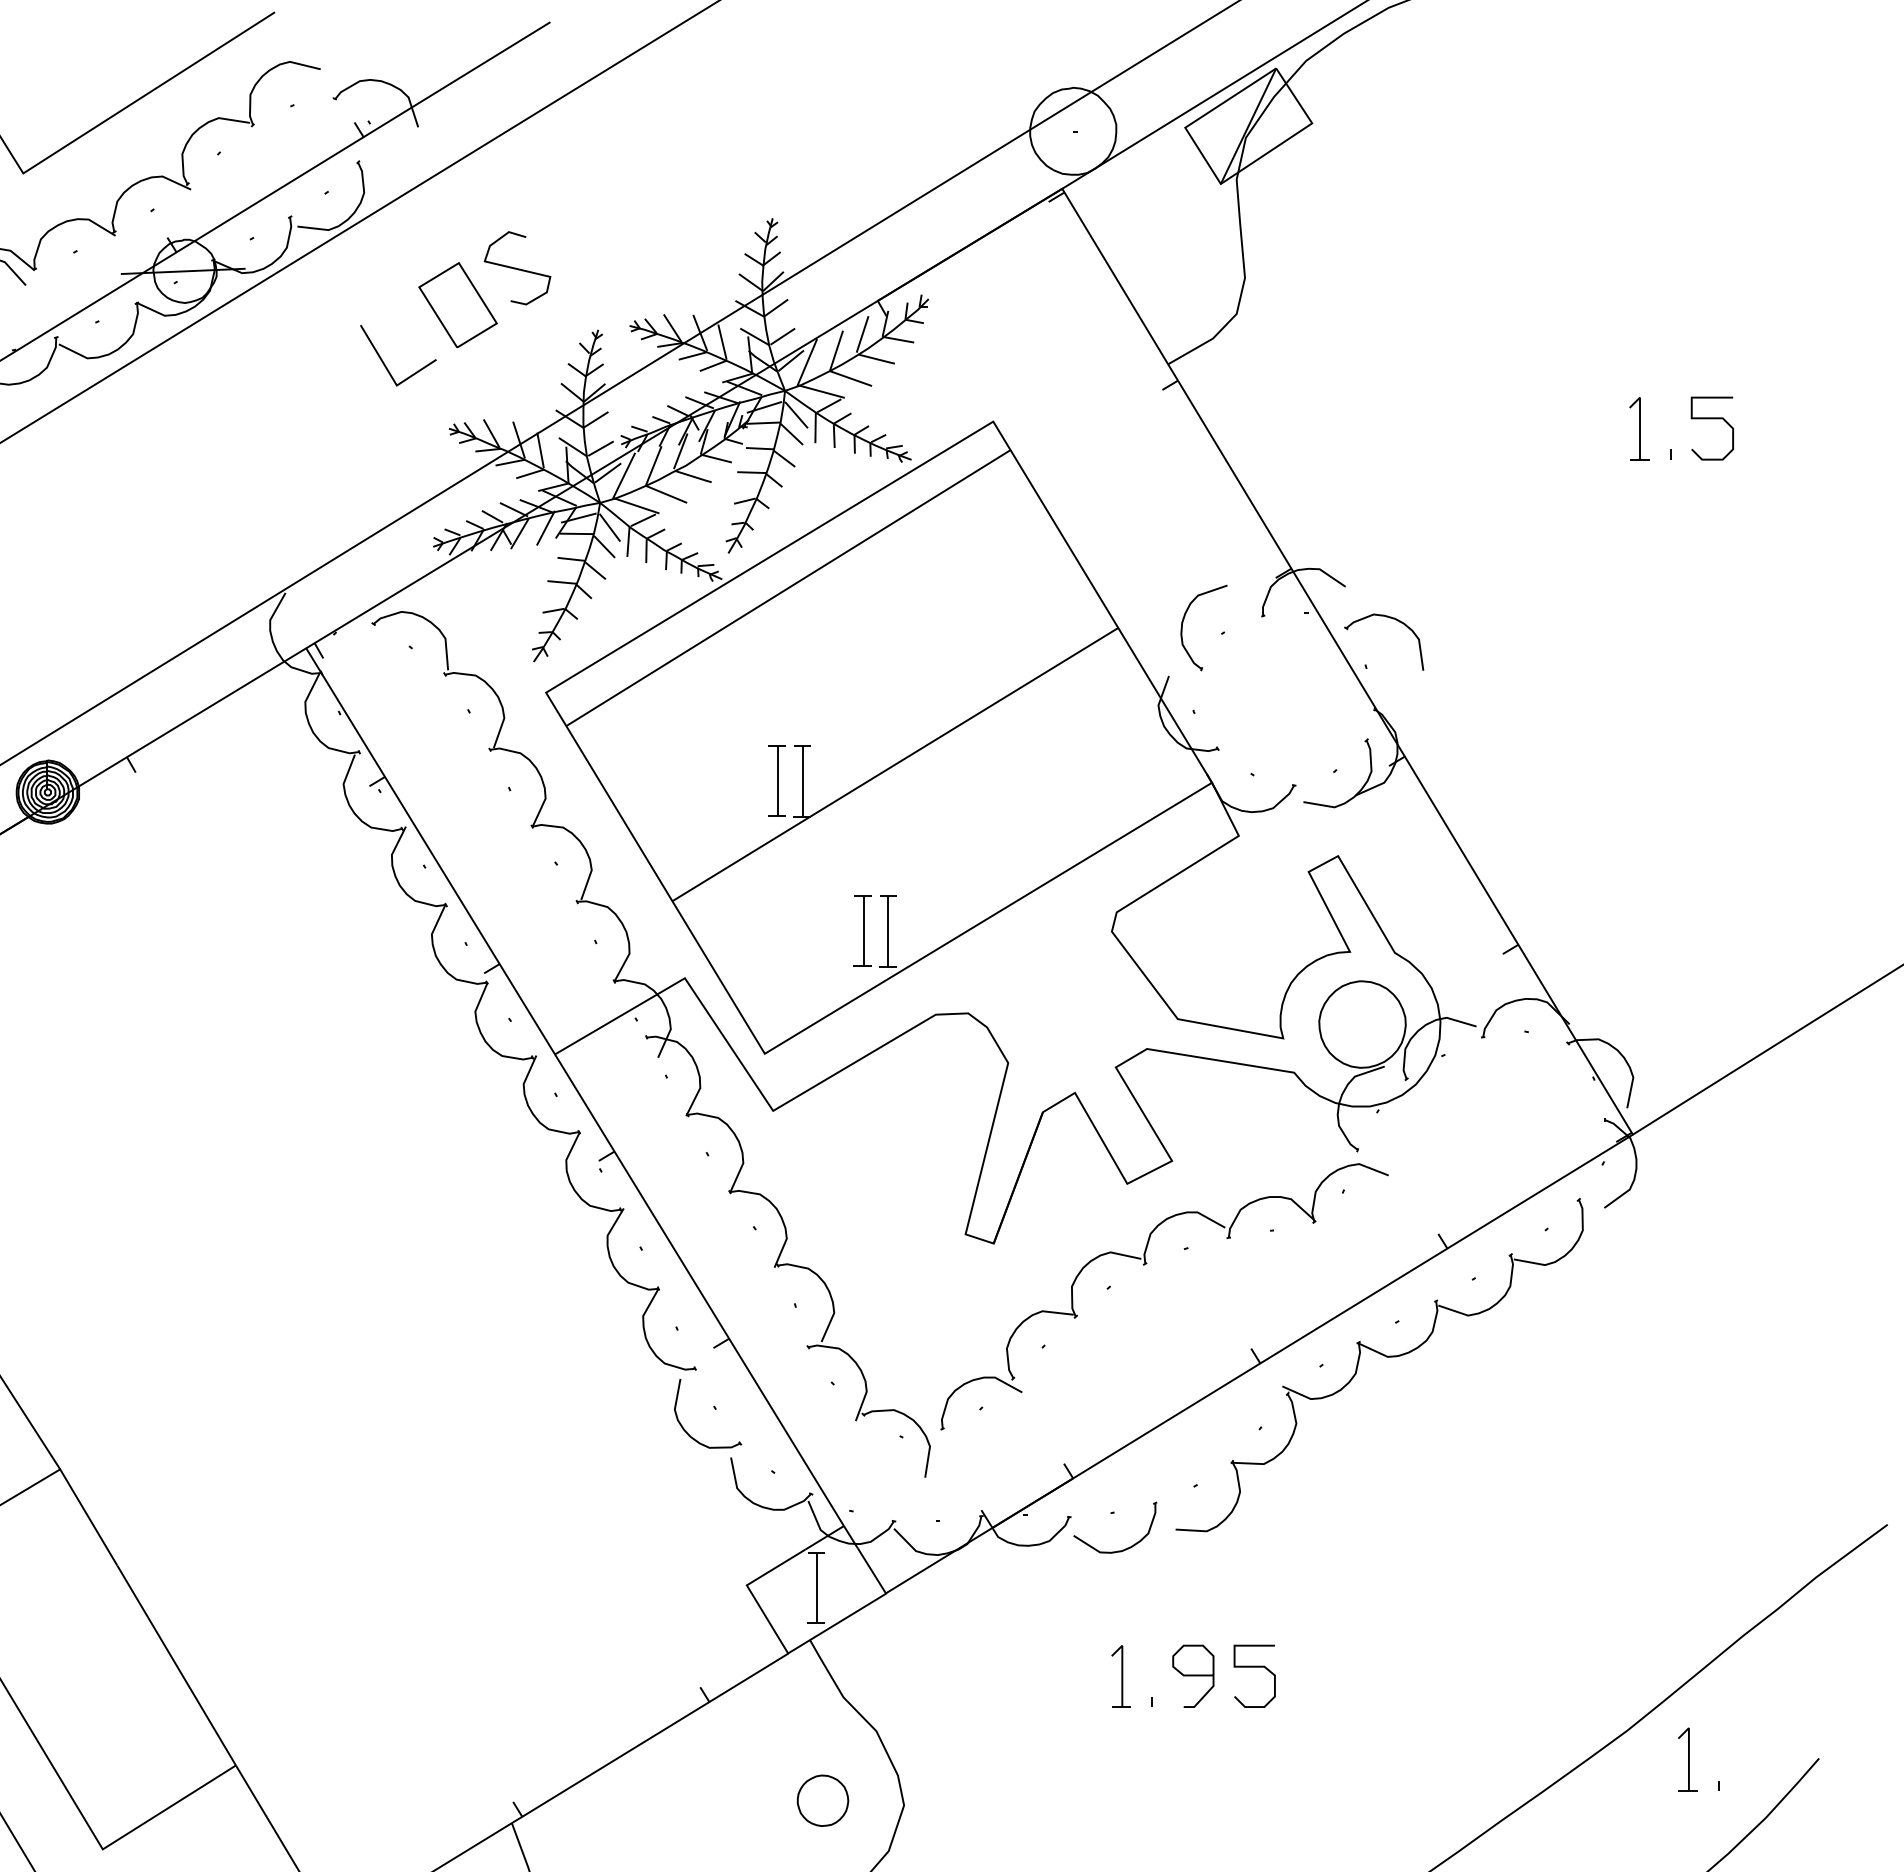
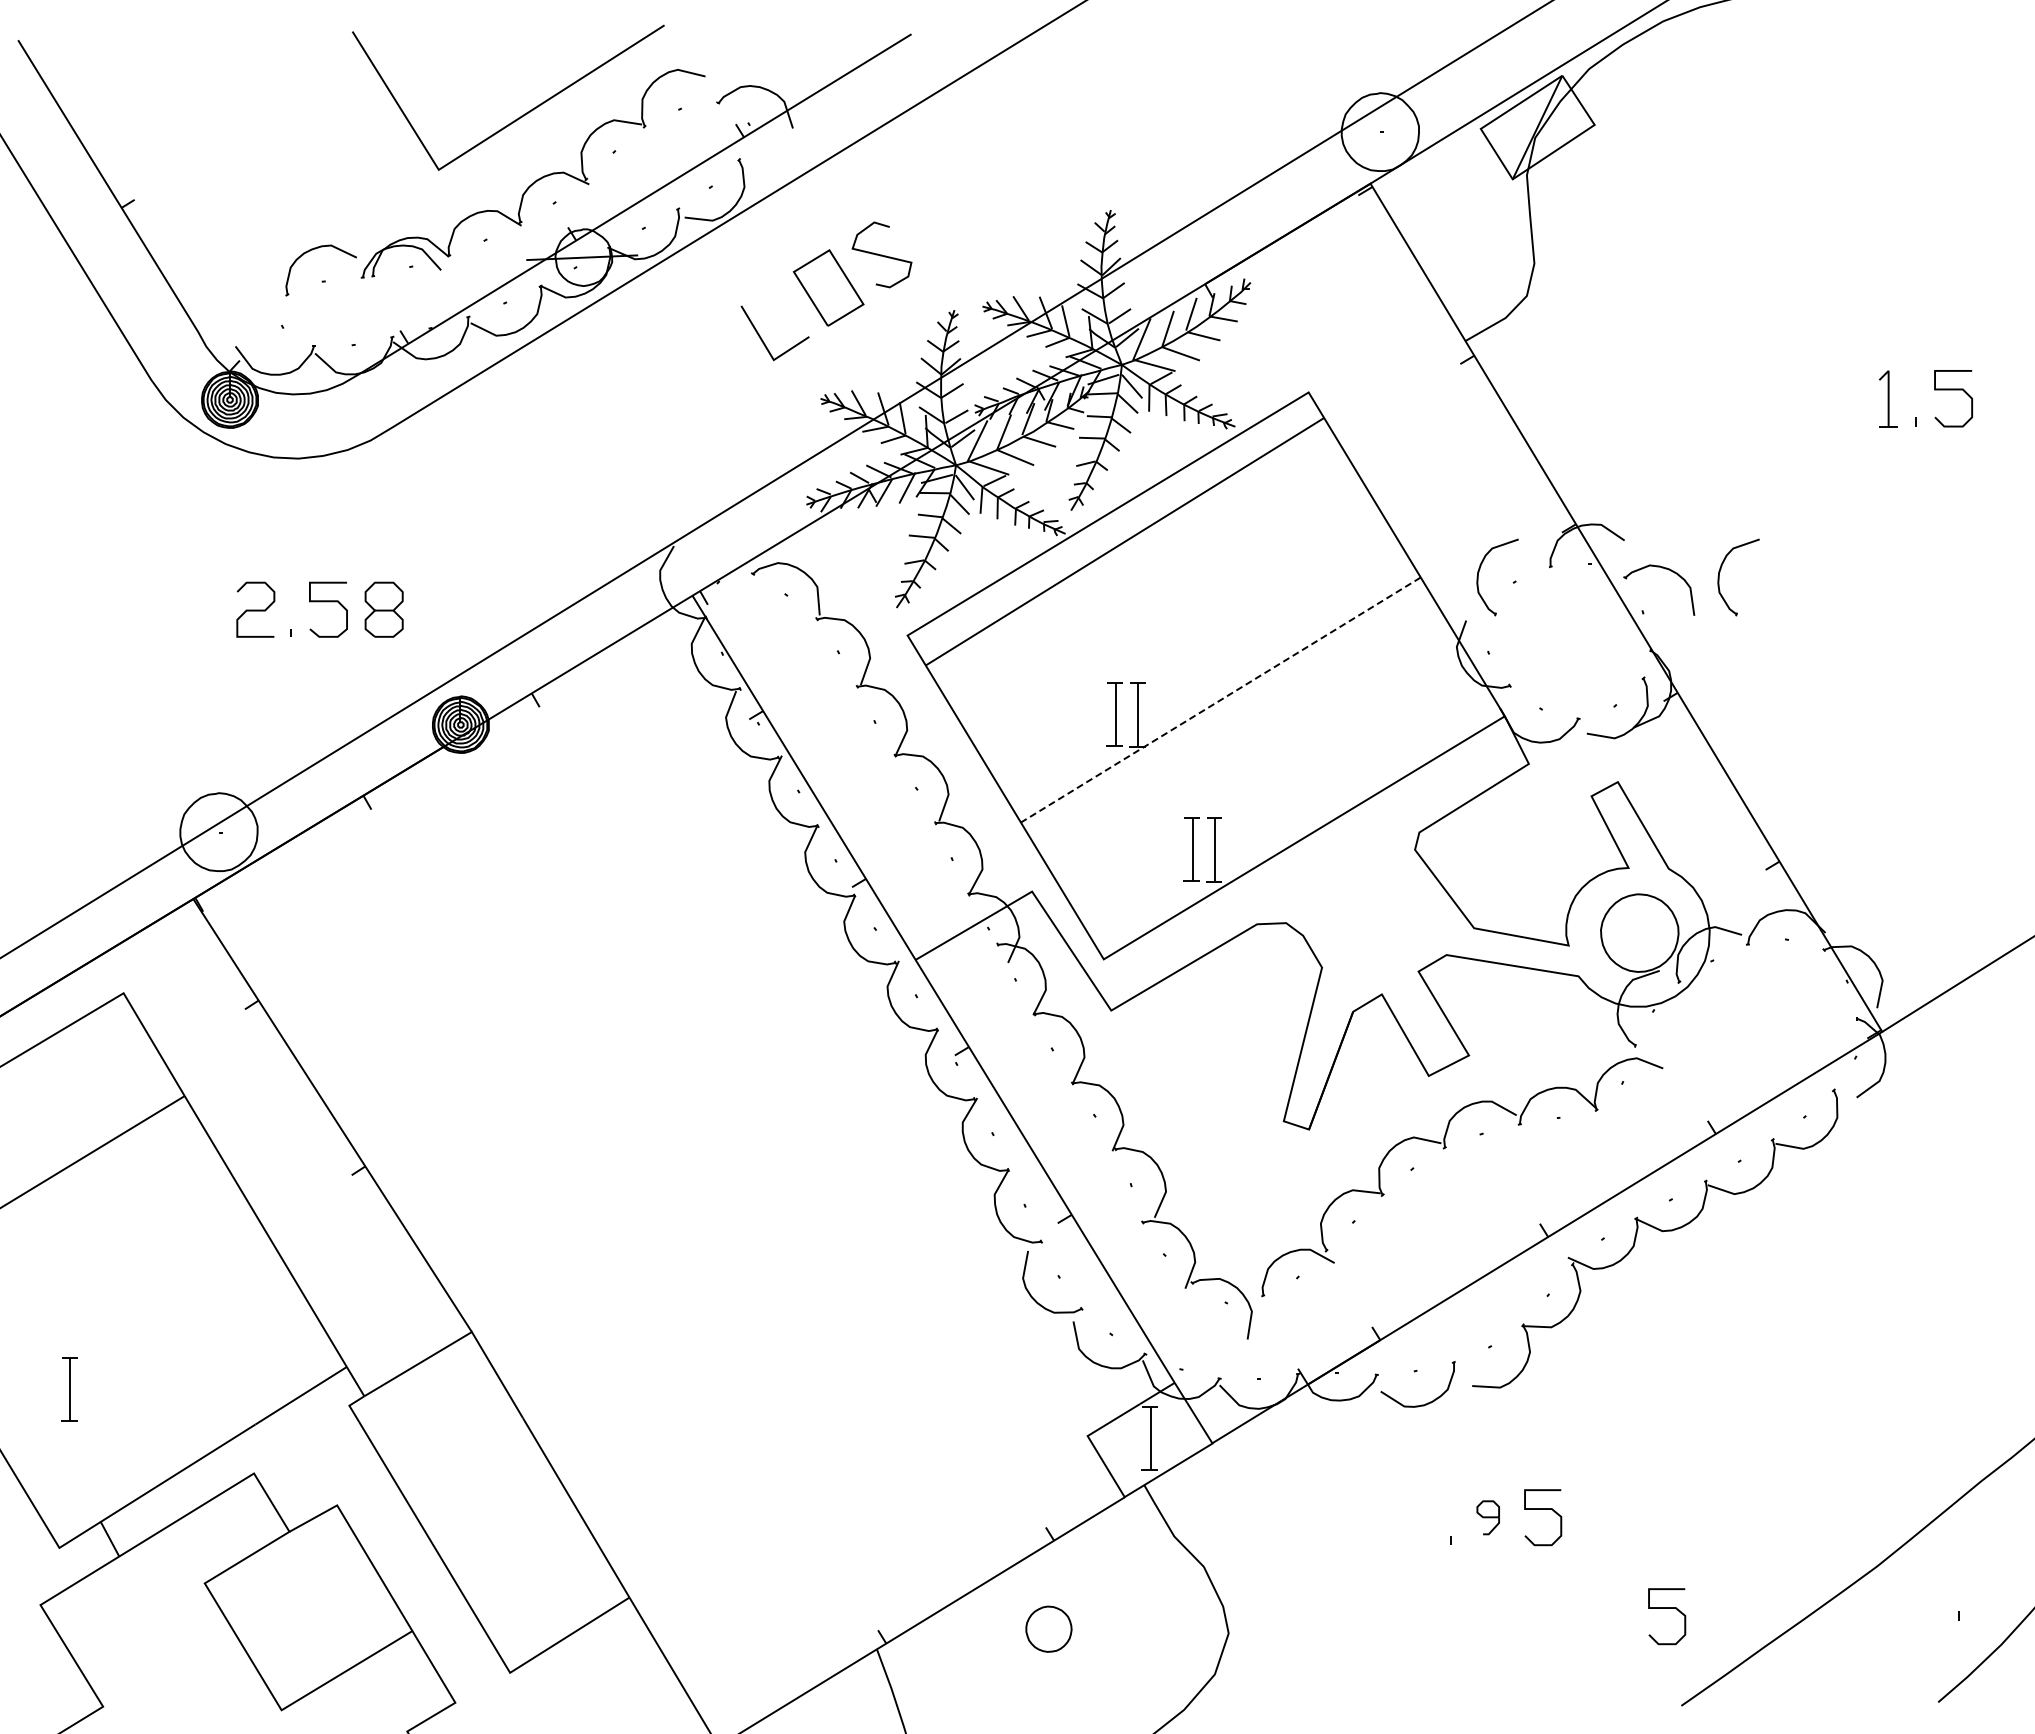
part: (1452, 622) -> (1720, 572), added
line: (893, 765) -> (1219, 700), solid -> dashed
part: (1120, 1676) -> (1422, 1517), removed
part: (1193, 1676) -> (1488, 1517), size x0.6
part: (1686, 1759) -> (1930, 1592), removed
curve: (1393, 1777) -> (1667, 1608), added
part: (822, 1799) -> (1048, 1628), moved

